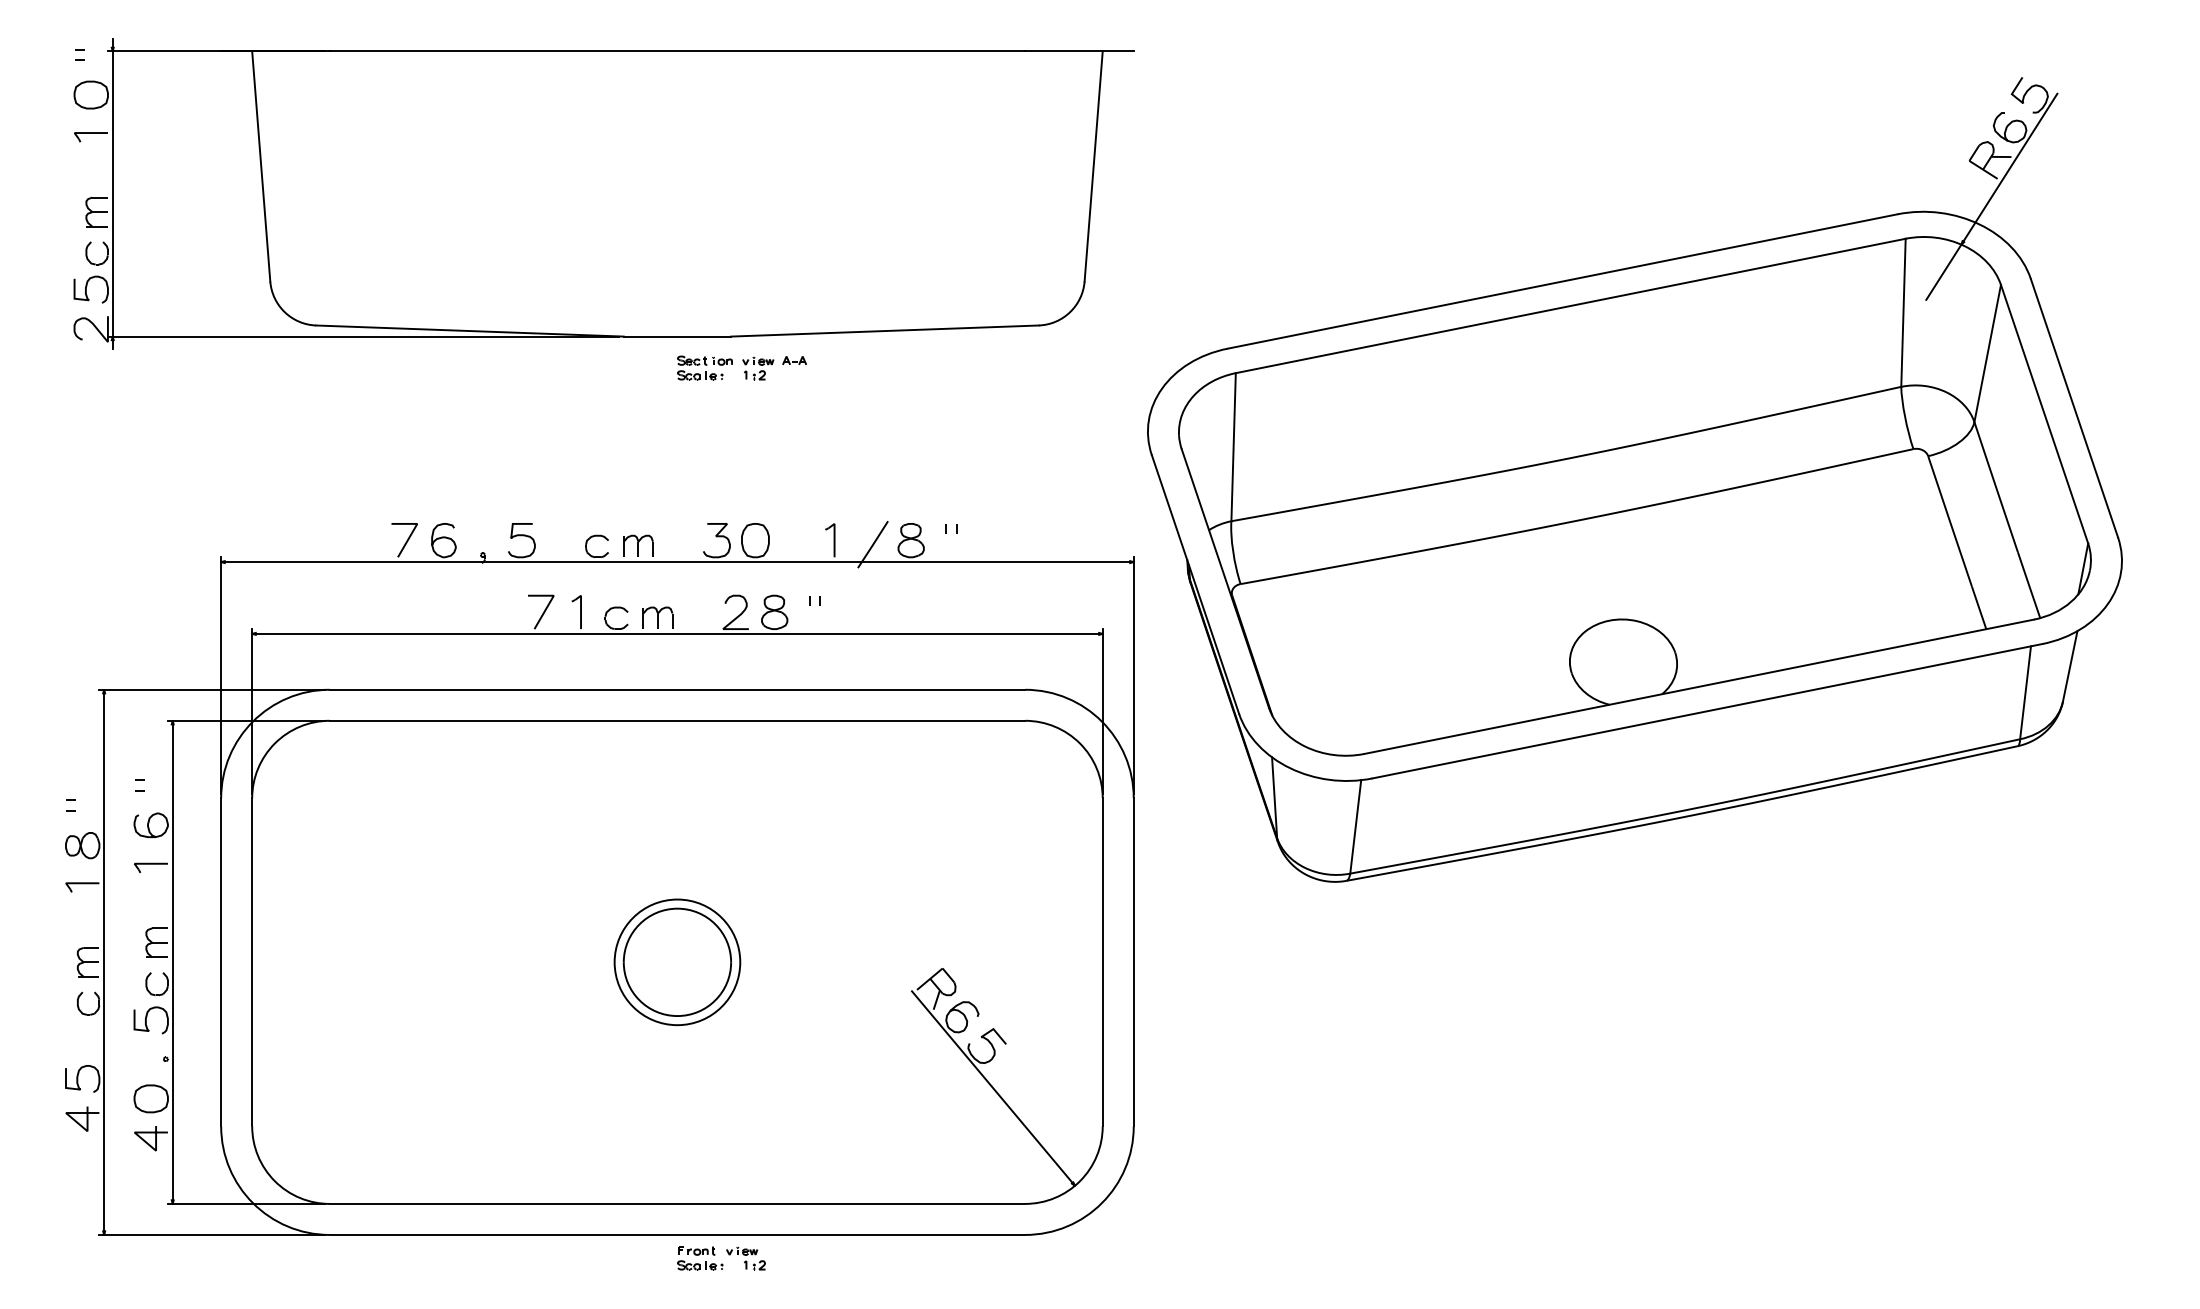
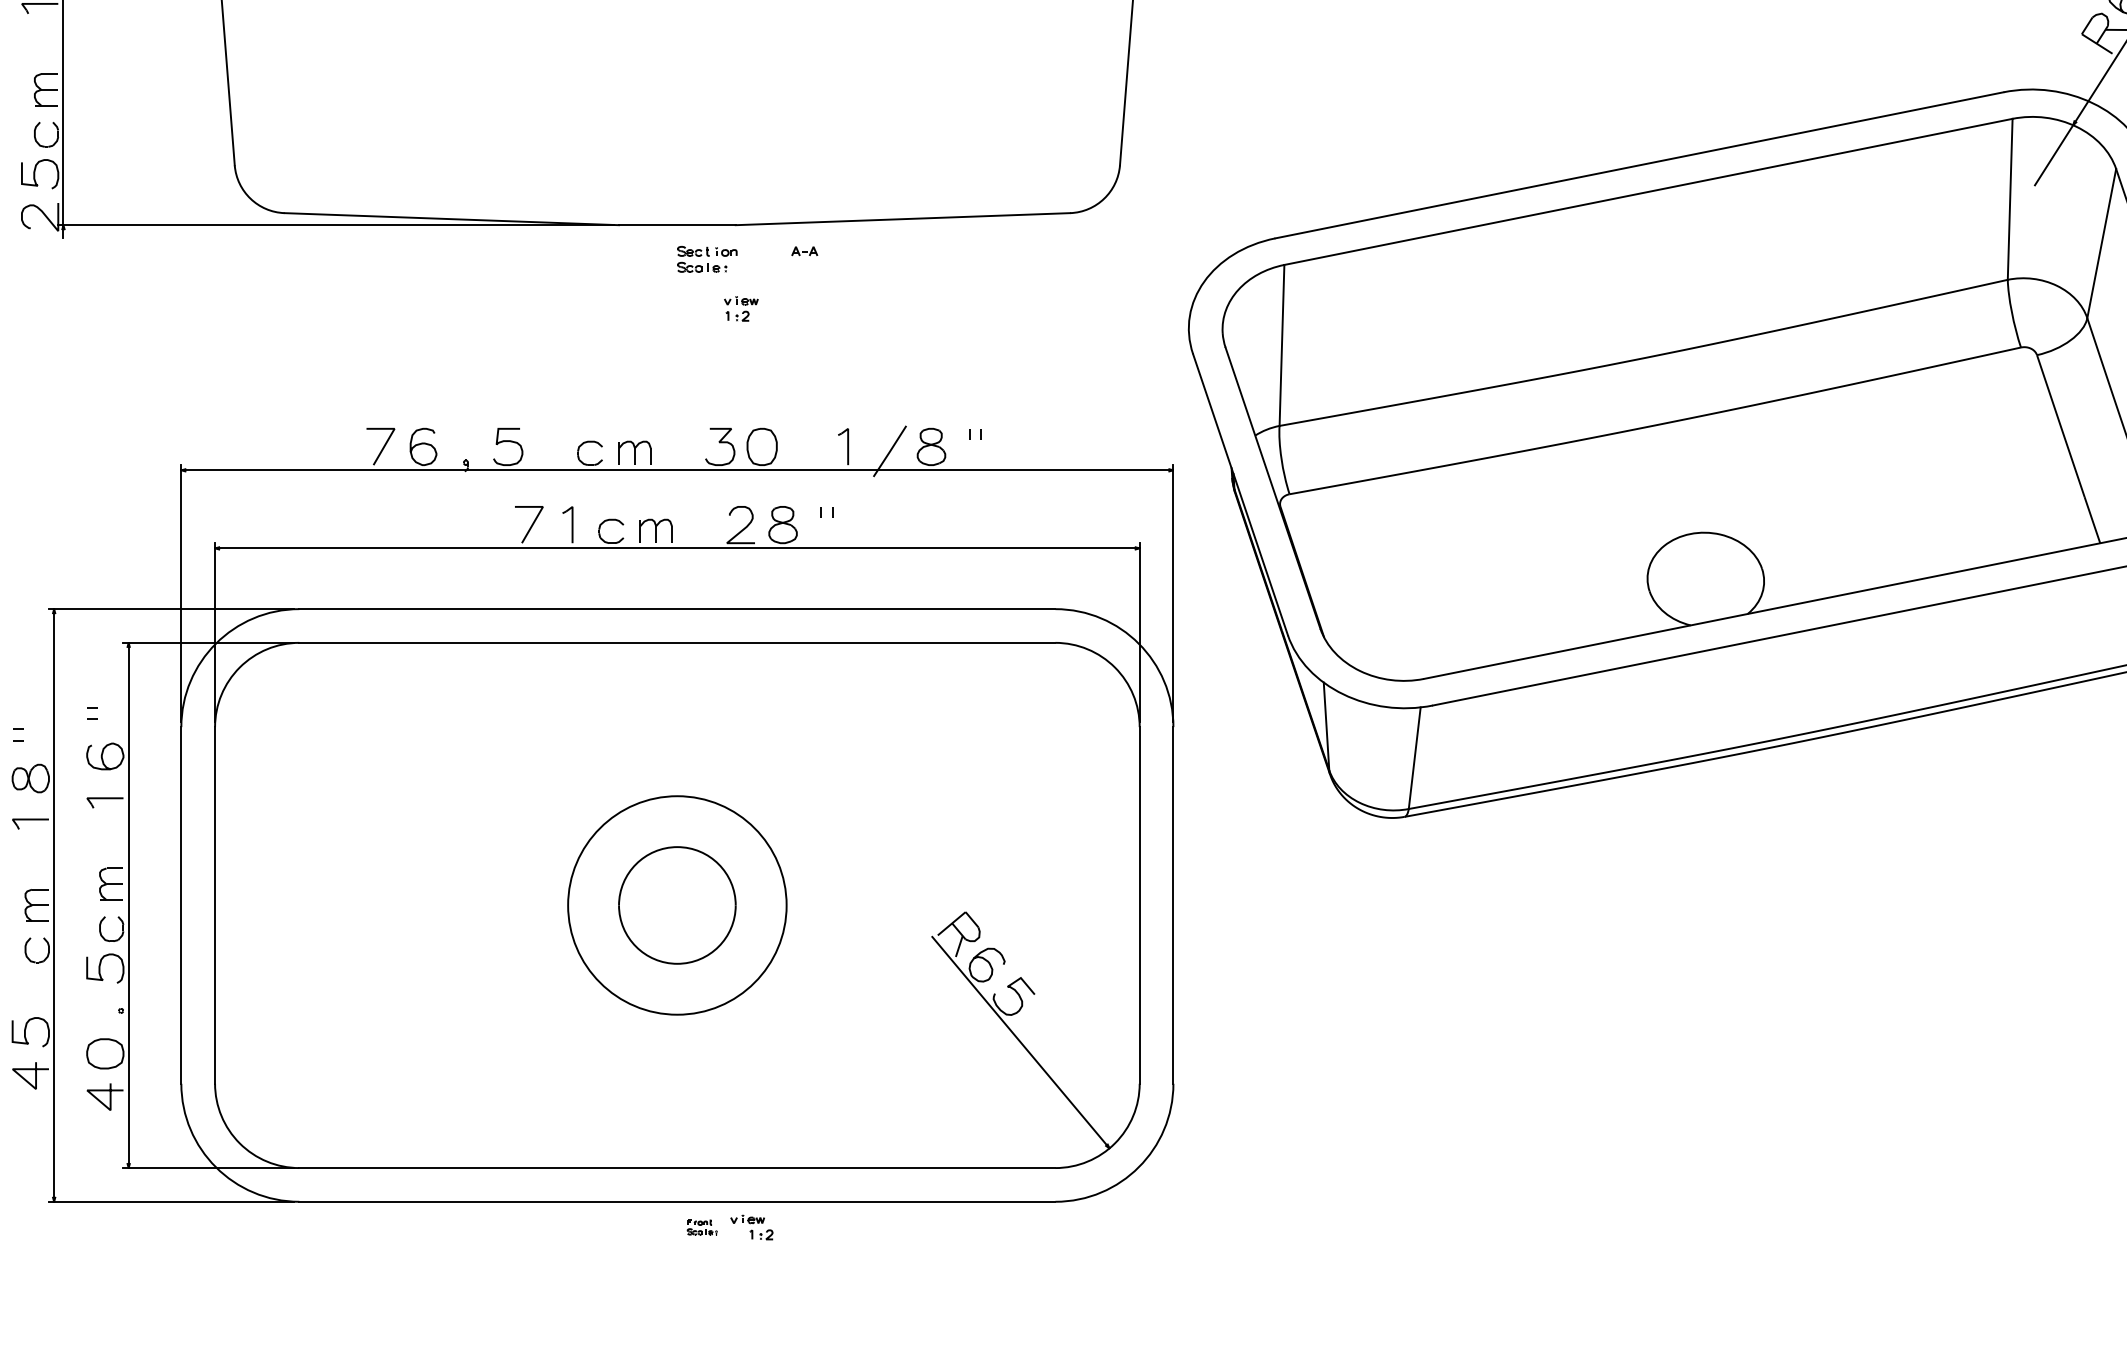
part: (758, 368) -> (741, 308), moved
circle: (677, 962) -> (677, 905), size x1.6
part: (700, 1258) -> (702, 1227), size x0.6

